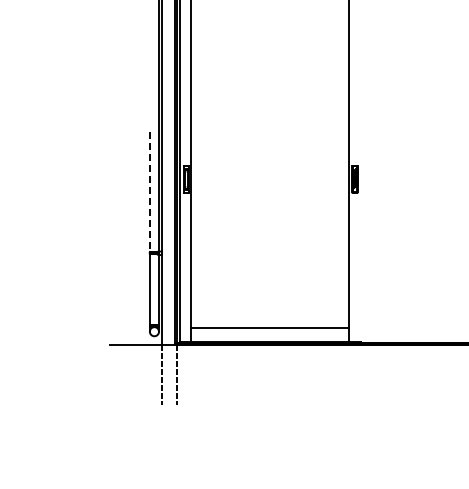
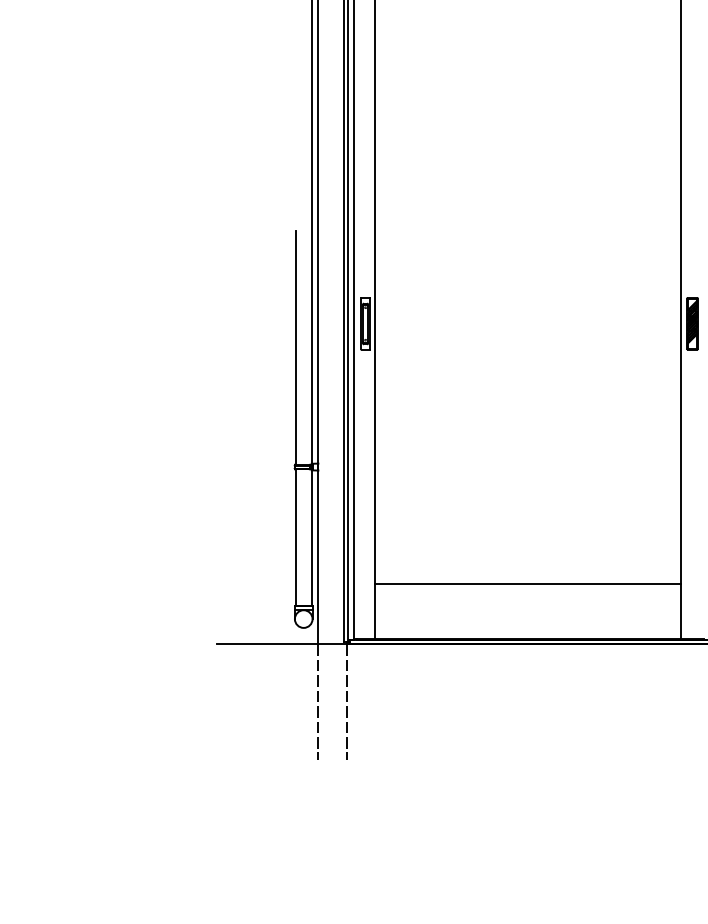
line: (150, 192) -> (296, 349), dashed -> solid
line: (270, 328) -> (528, 583), moved

